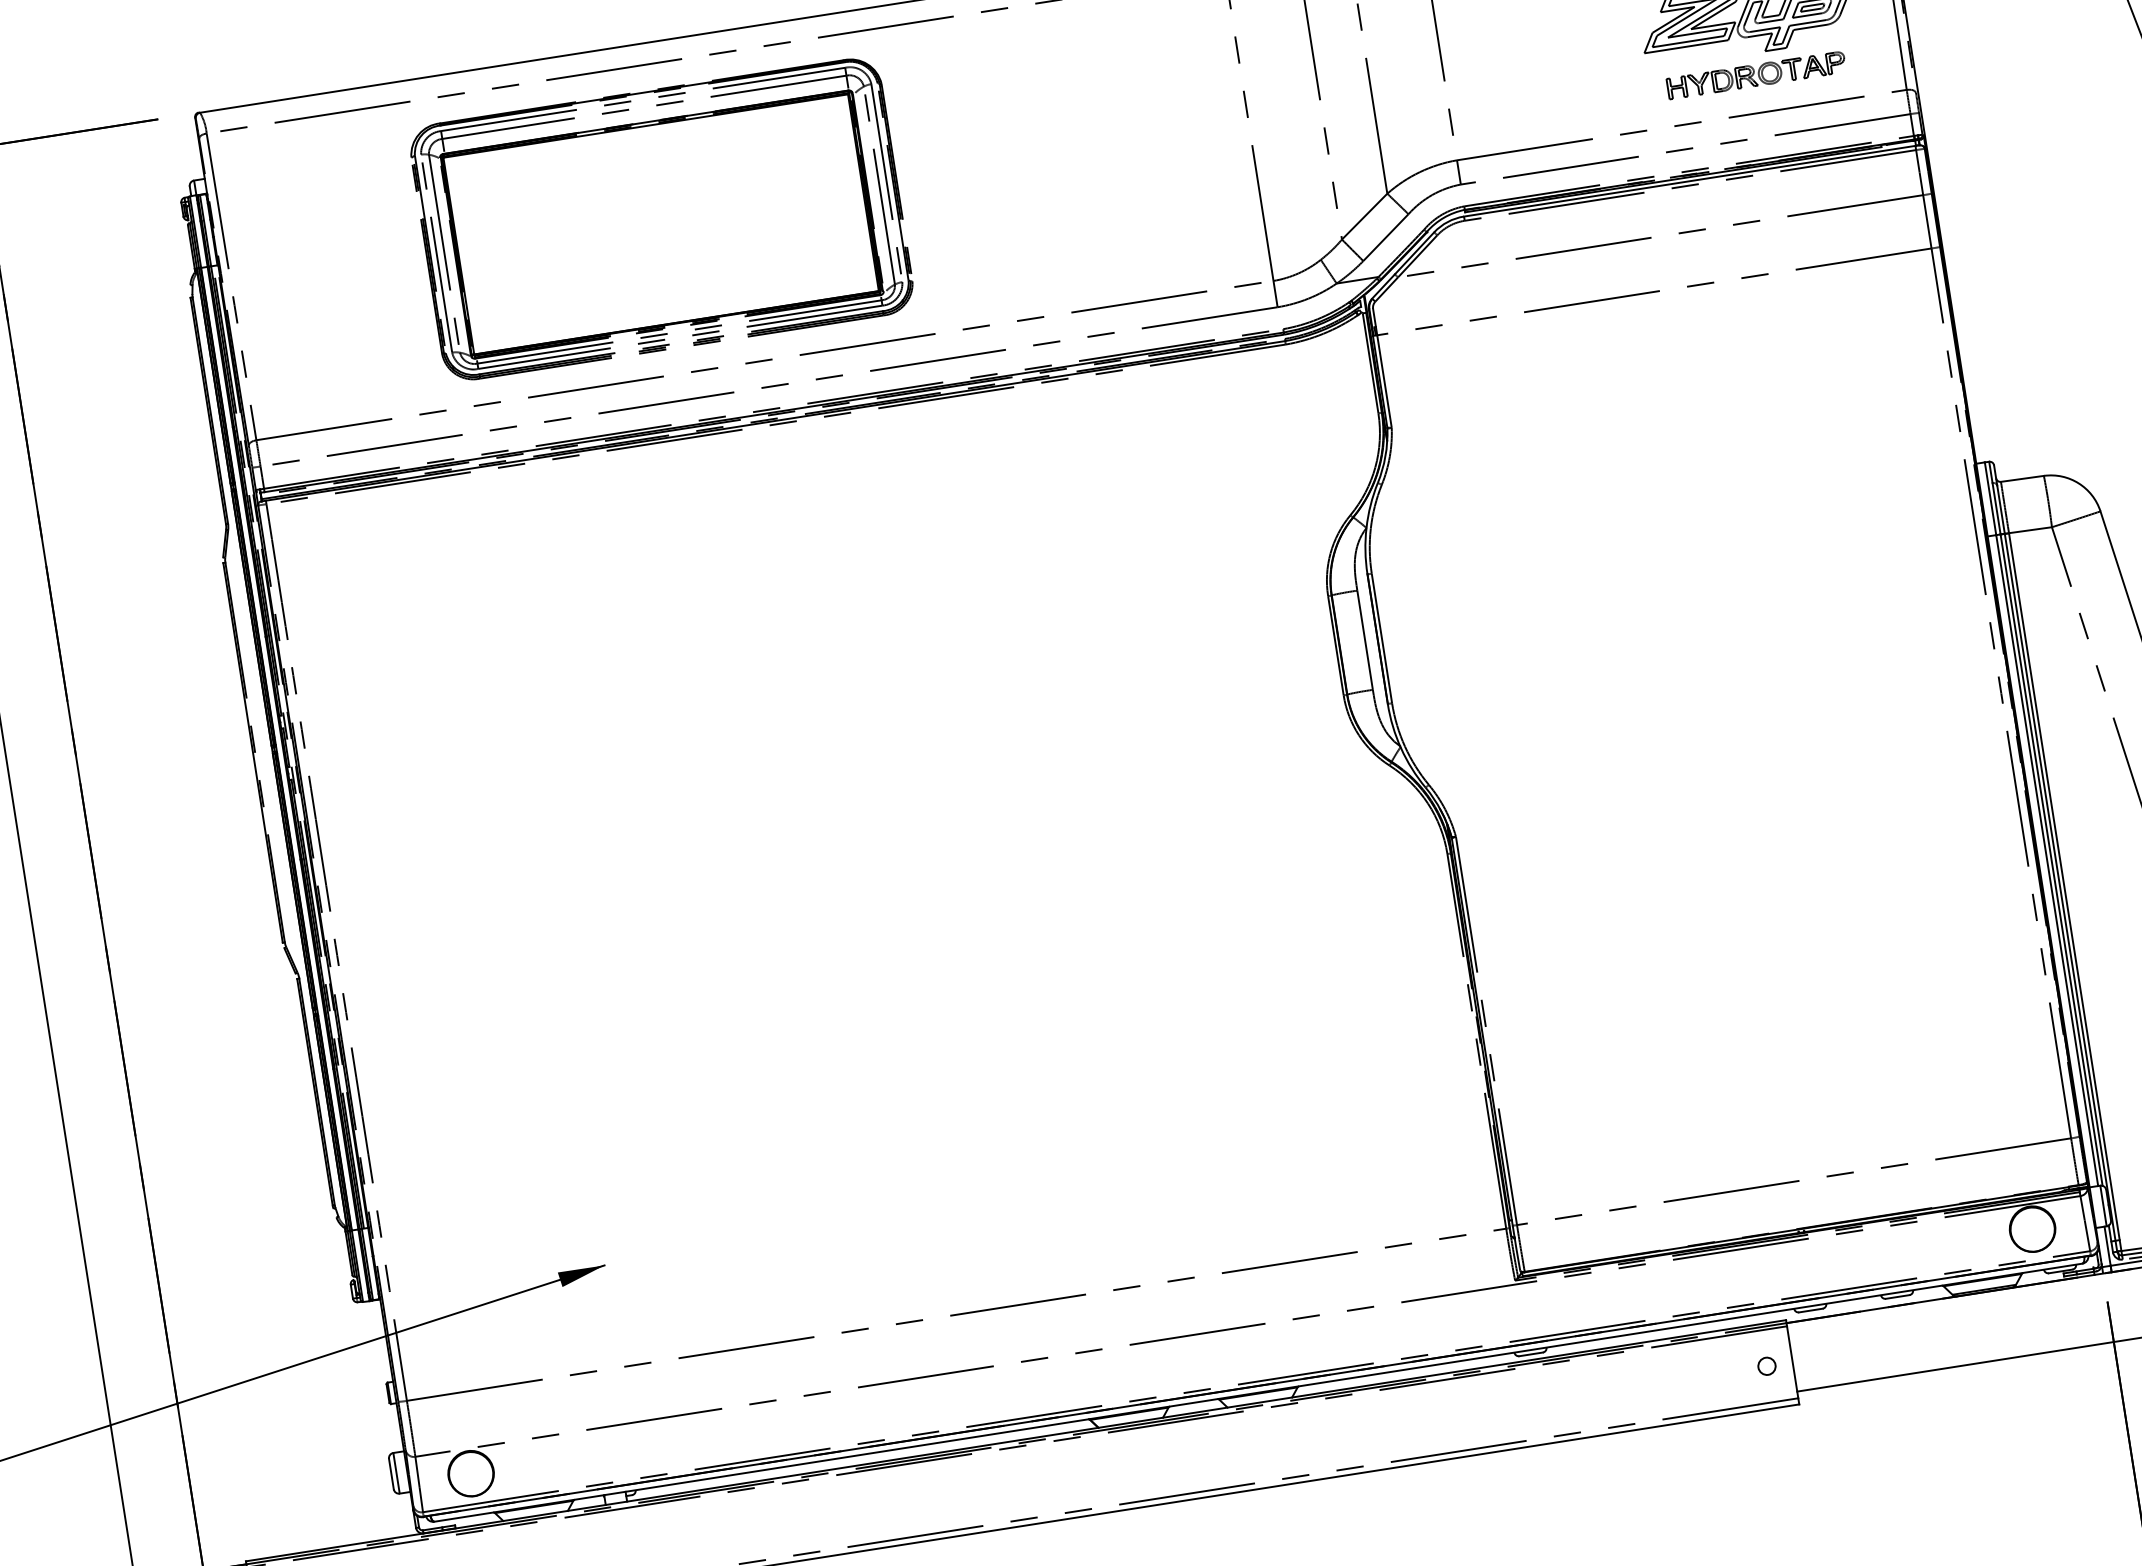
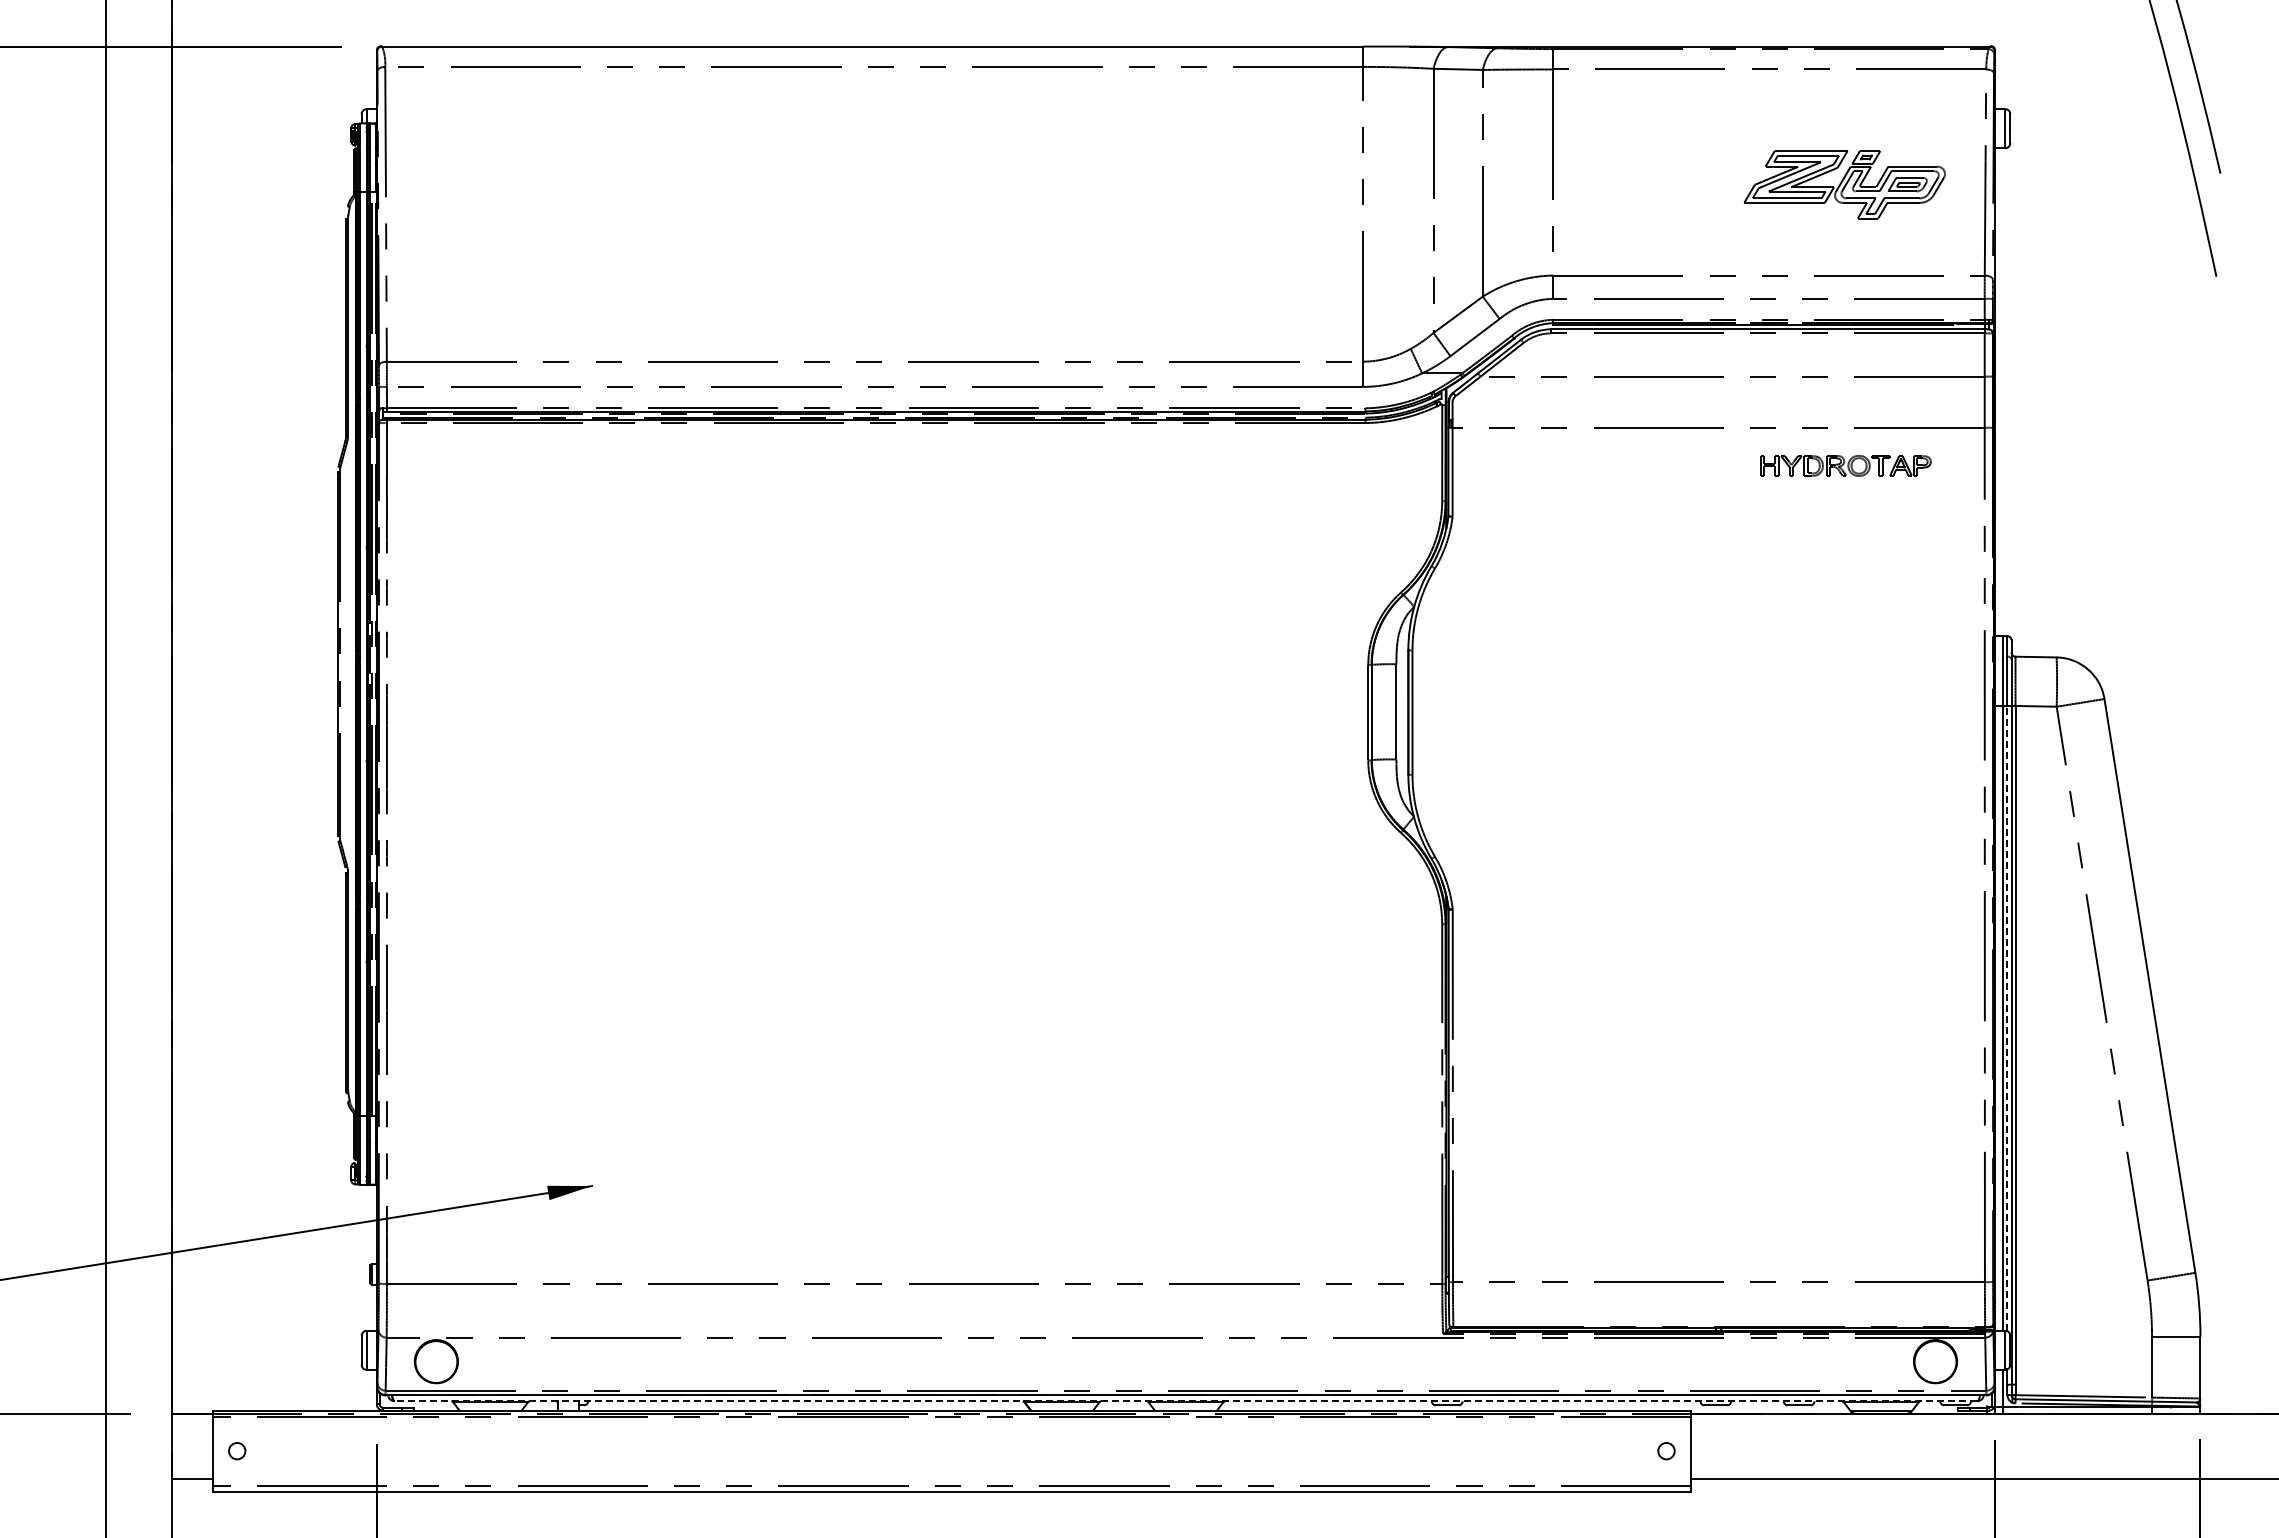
part: (1755, 75) -> (1845, 465), moved
part: (660, 218) -> (798, 213), removed
line: (2051, 860) -> (2007, 1018), solid -> dashed
line: (1257, 1393) -> (1185, 1401), solid -> dashed

